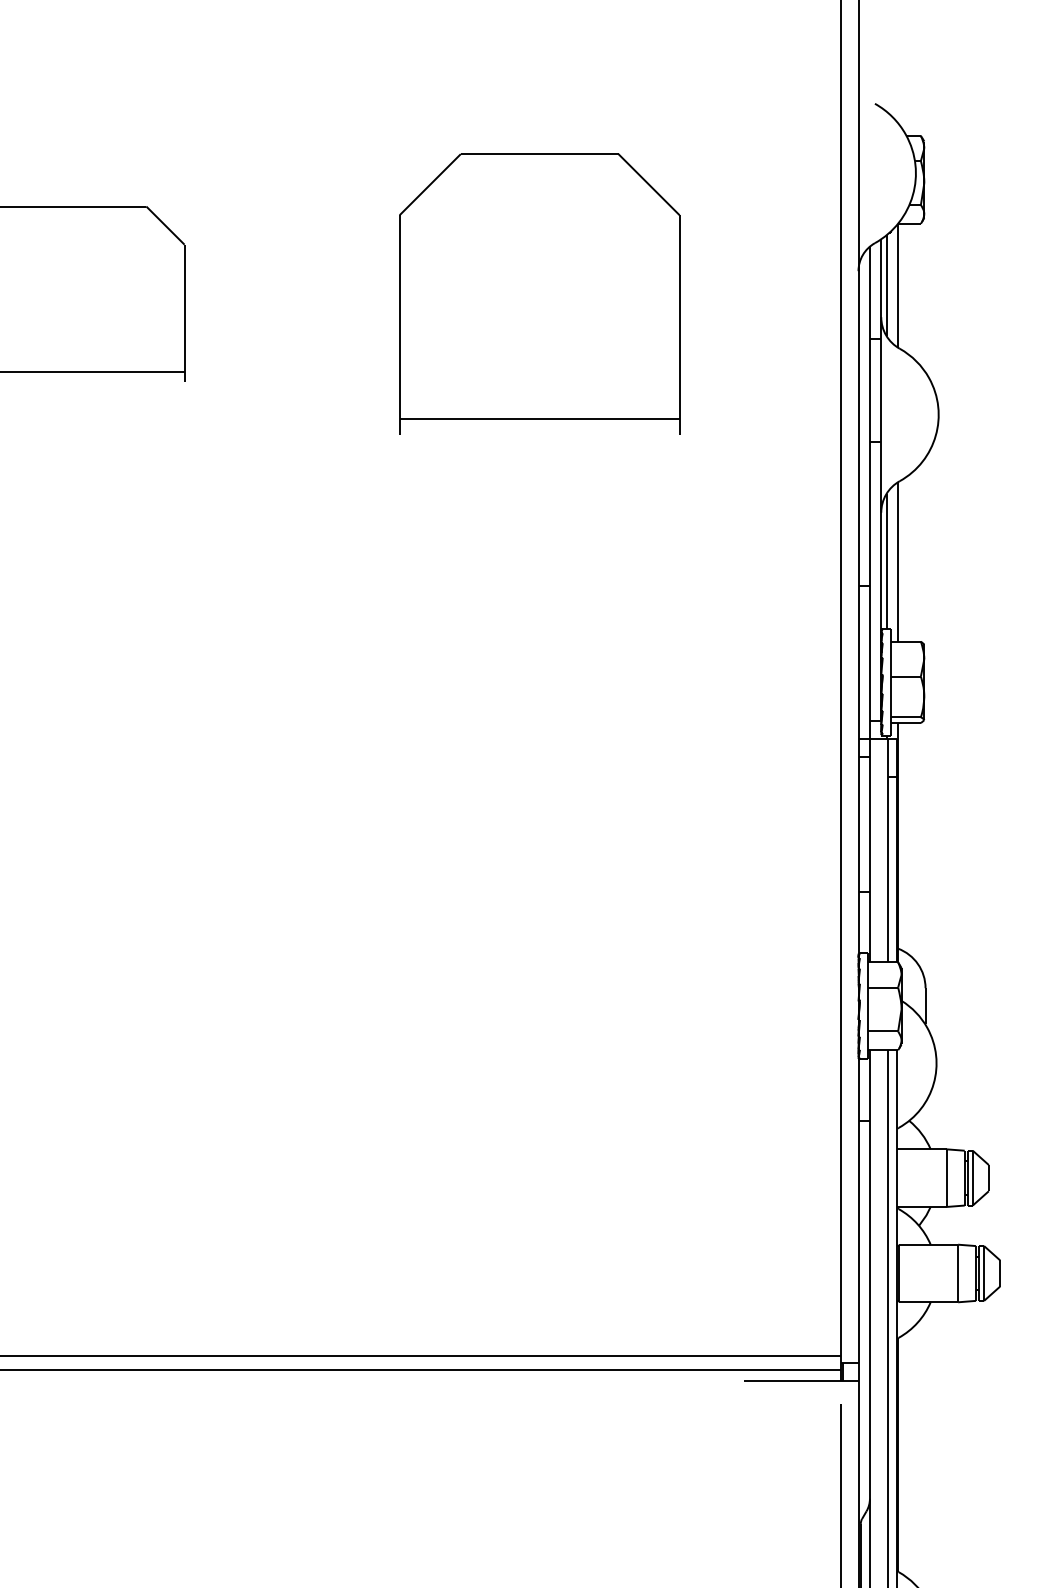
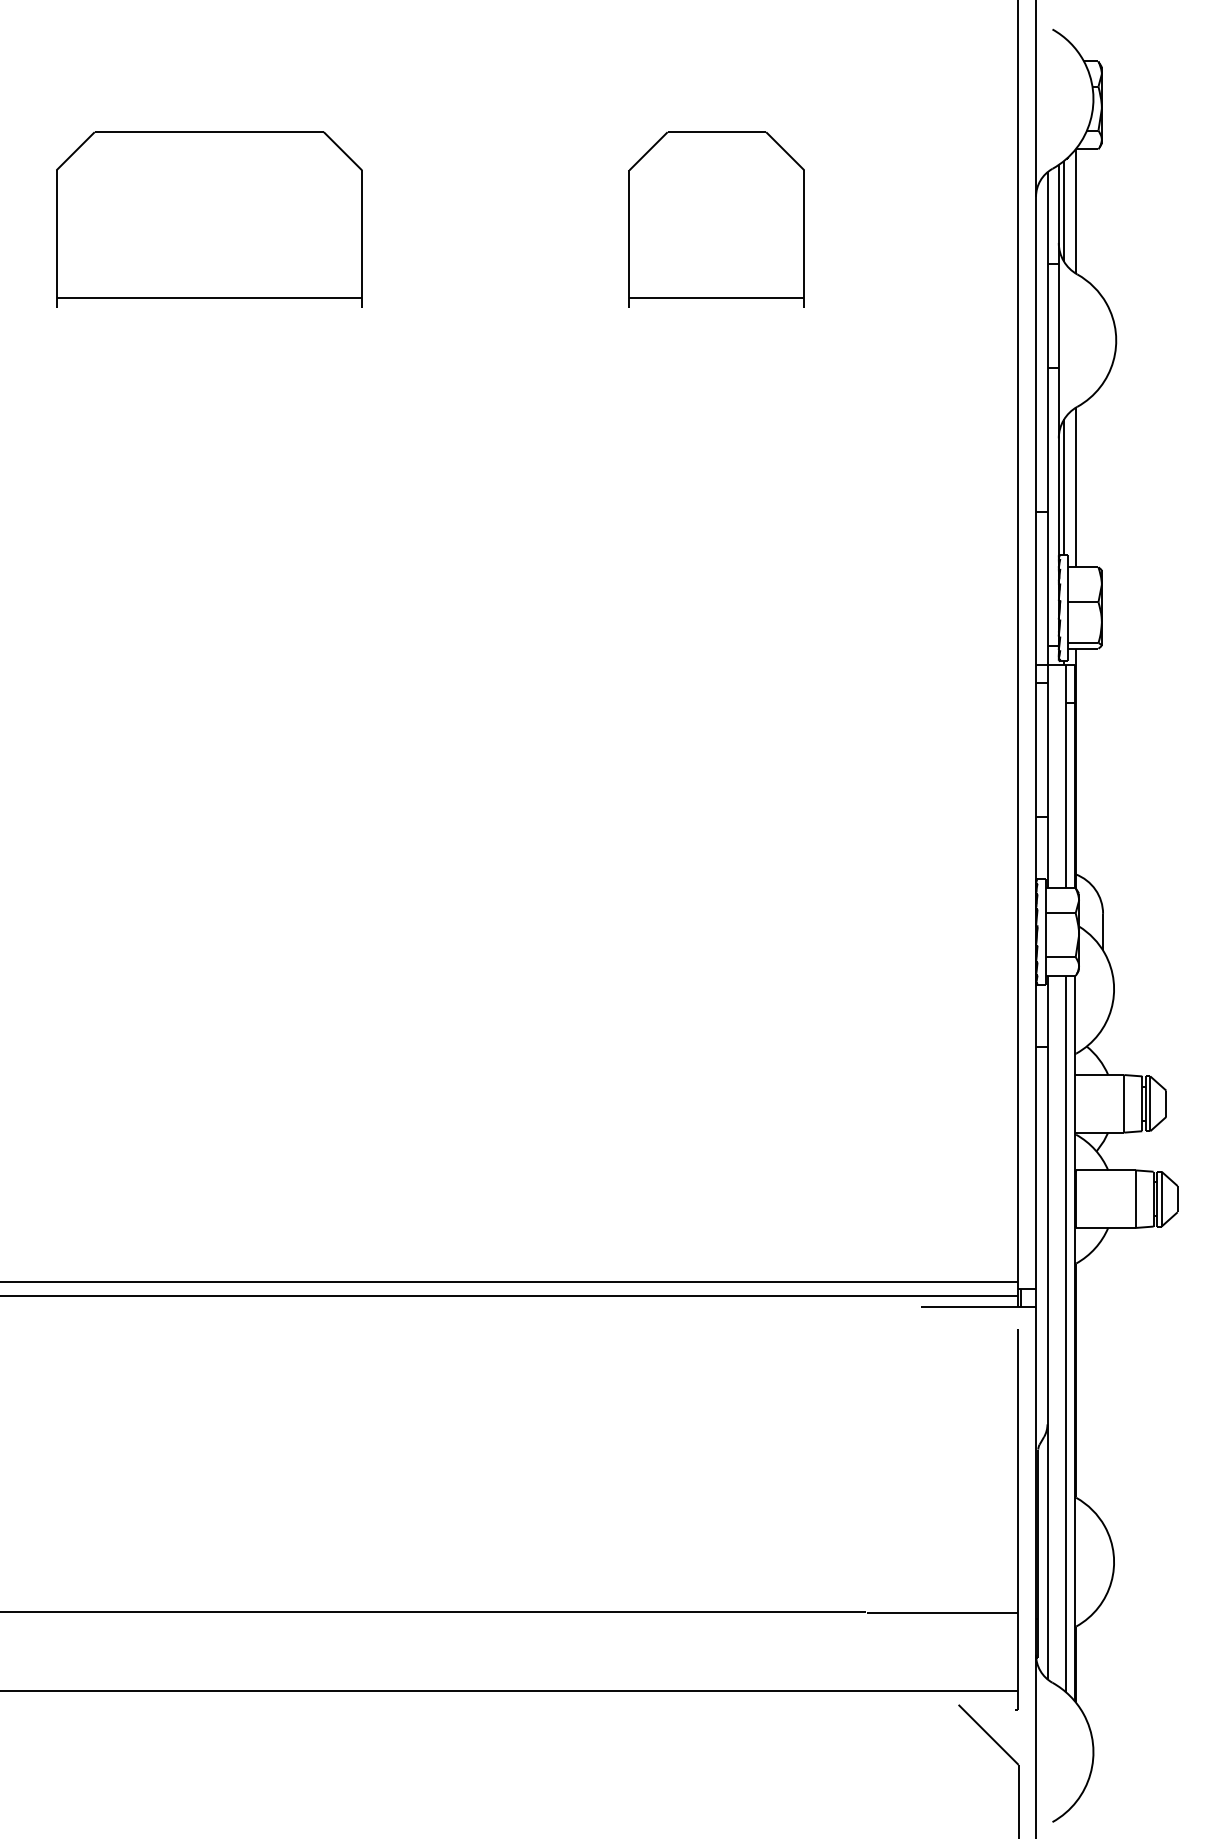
part: (538, 293) -> (716, 219), size x0.62

